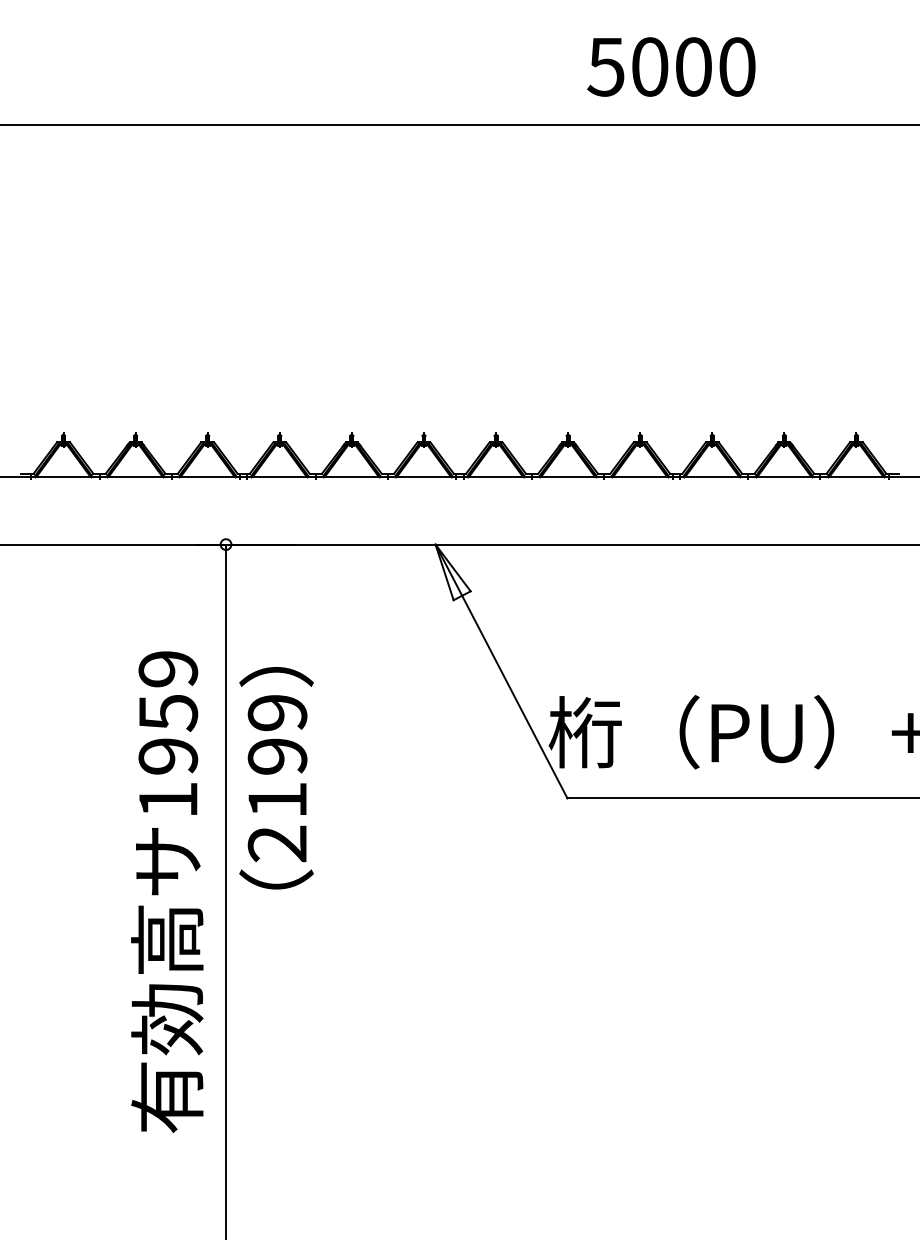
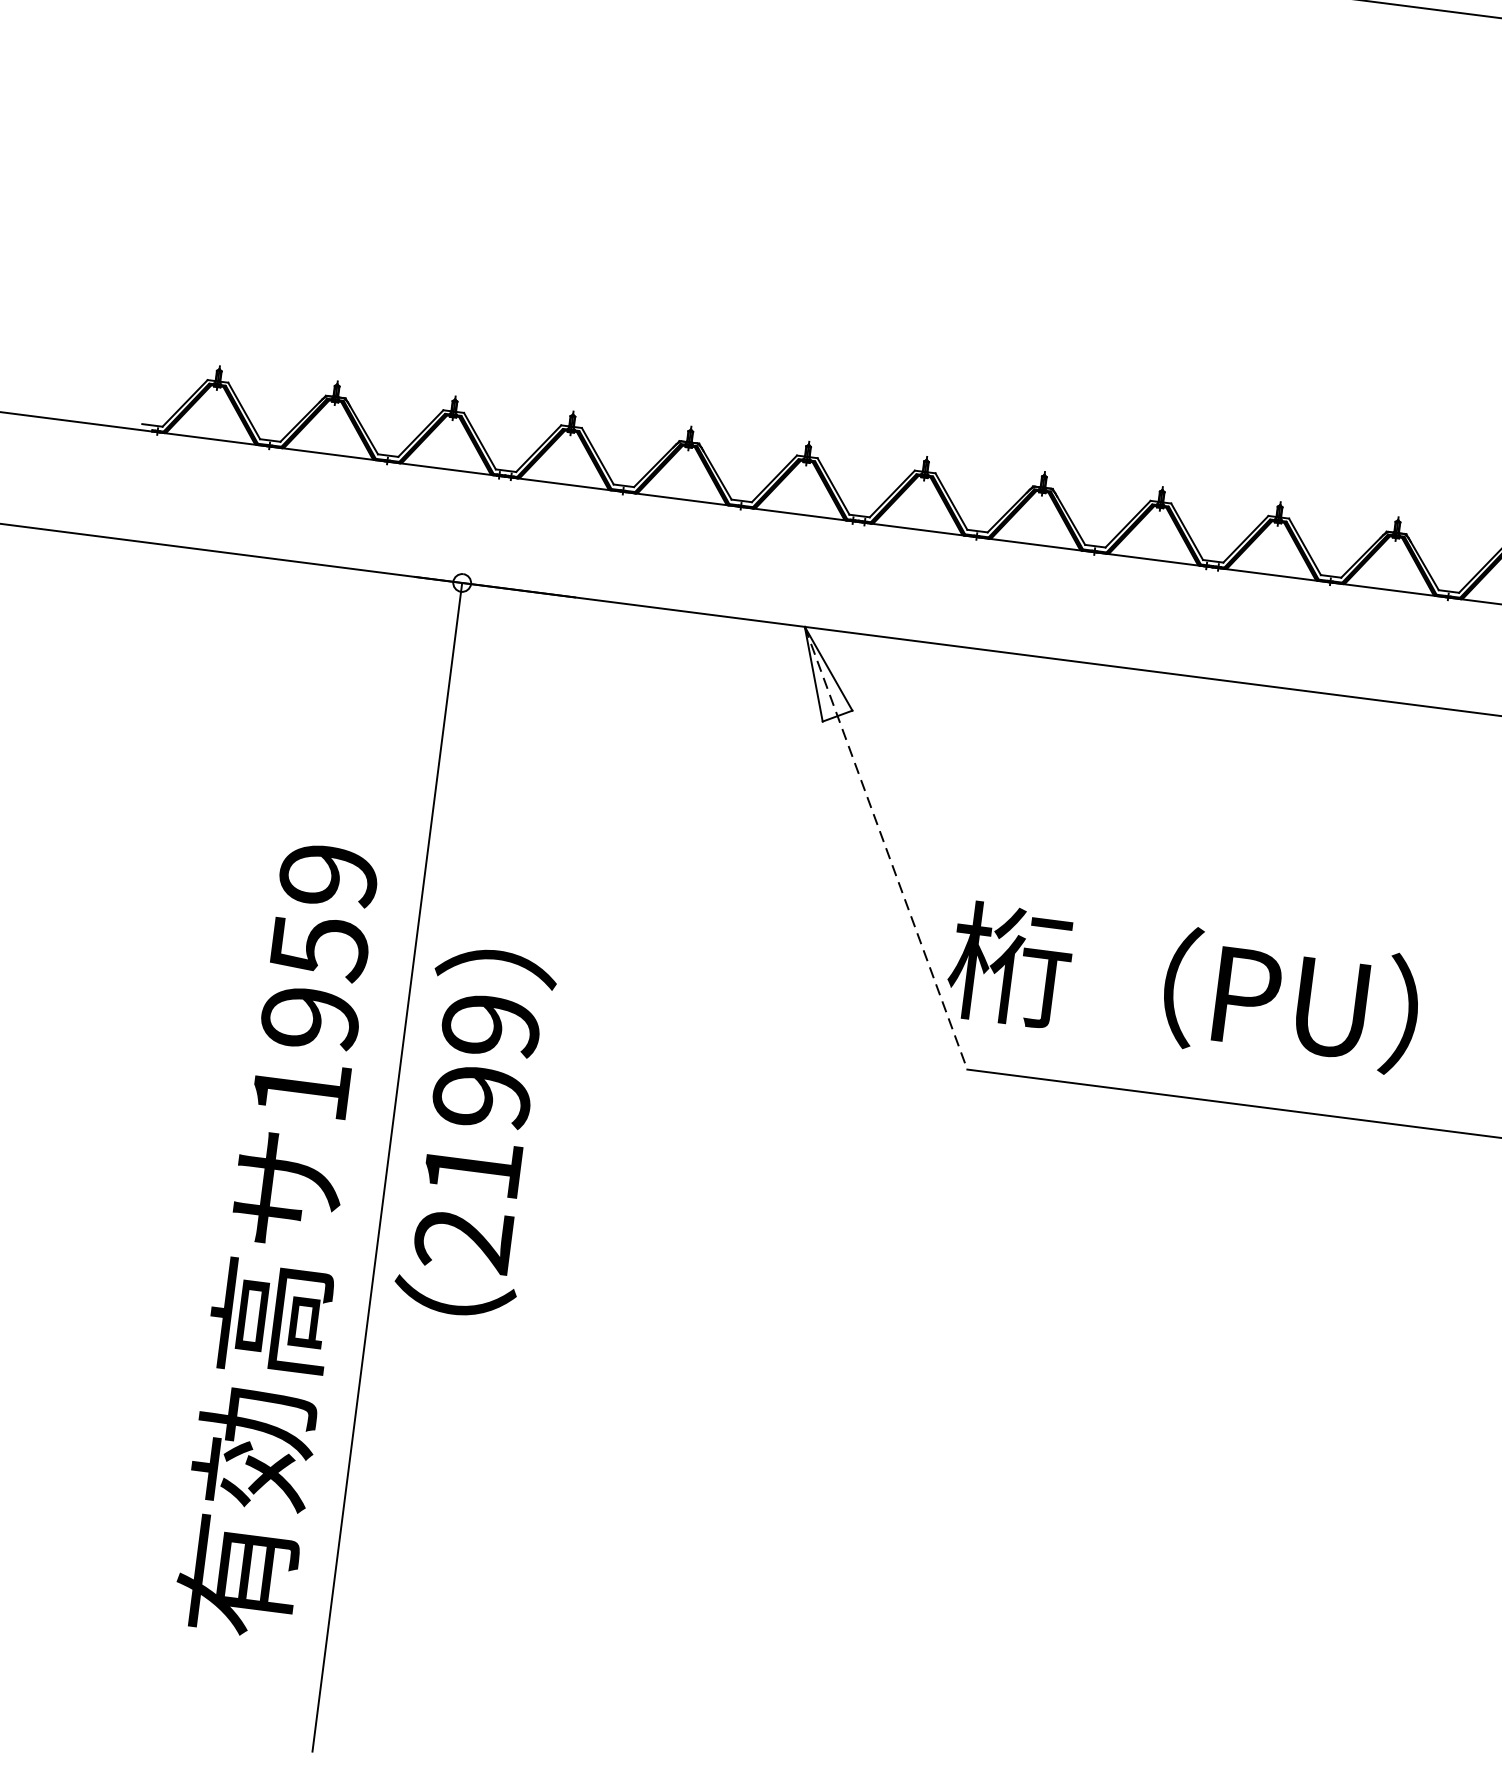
line: (501, 671) -> (886, 848), solid -> dashed
text: (276, 778) -> (475, 1132), moved
text: (167, 891) -> (280, 1239), moved

